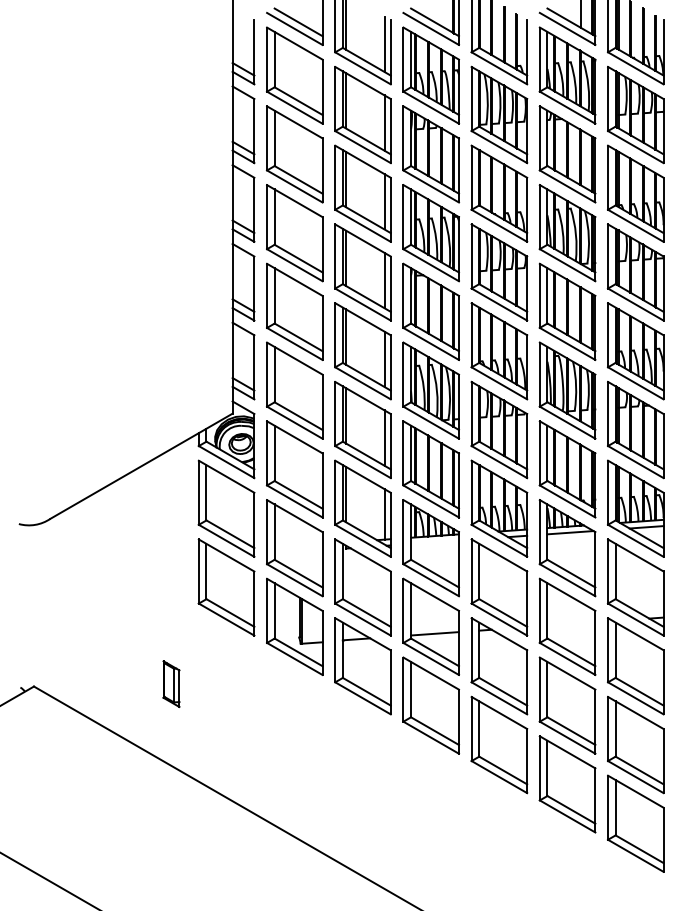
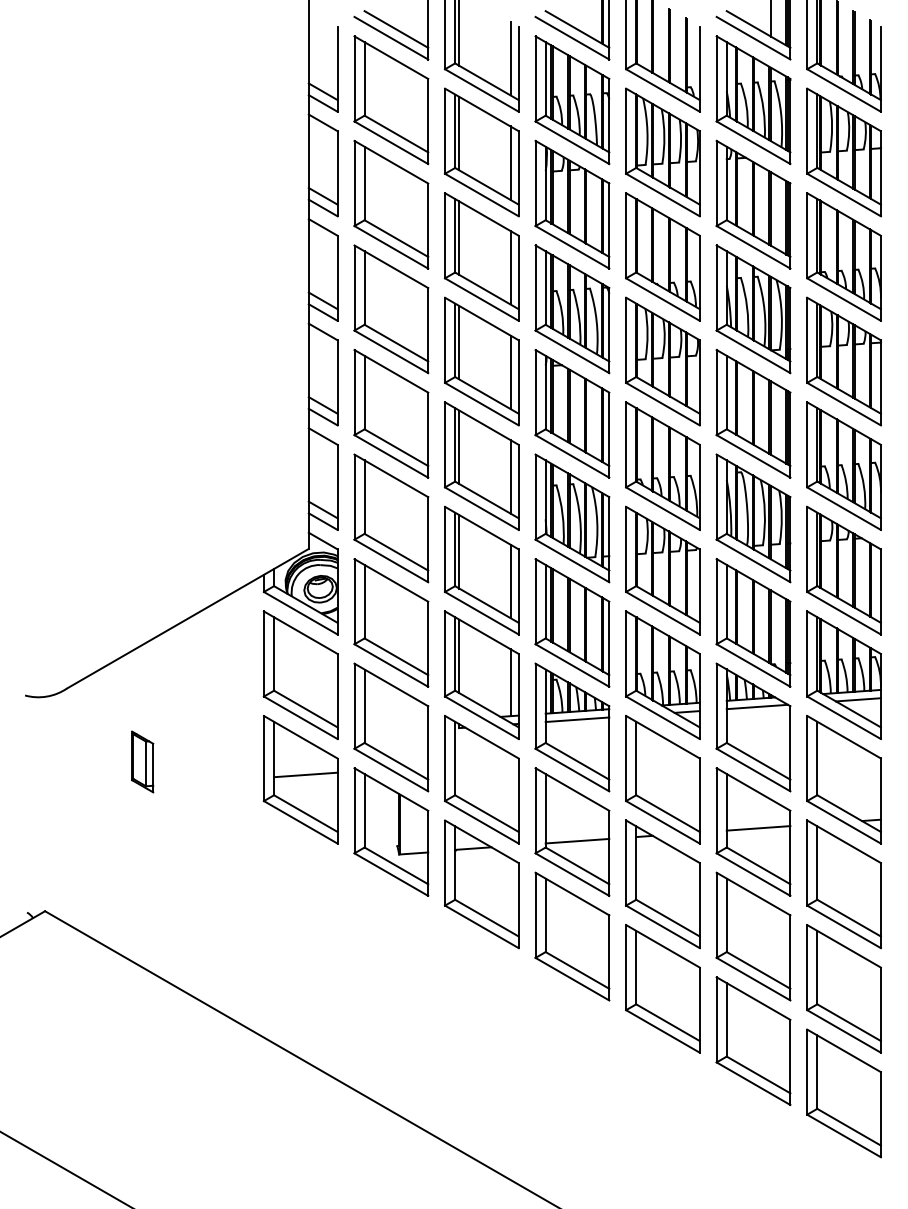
line: (434, 542) -> (576, 720), added
line: (230, 583) -> (305, 774), added
line: (571, 623) -> (758, 827), added
part: (171, 683) -> (142, 761), moved

